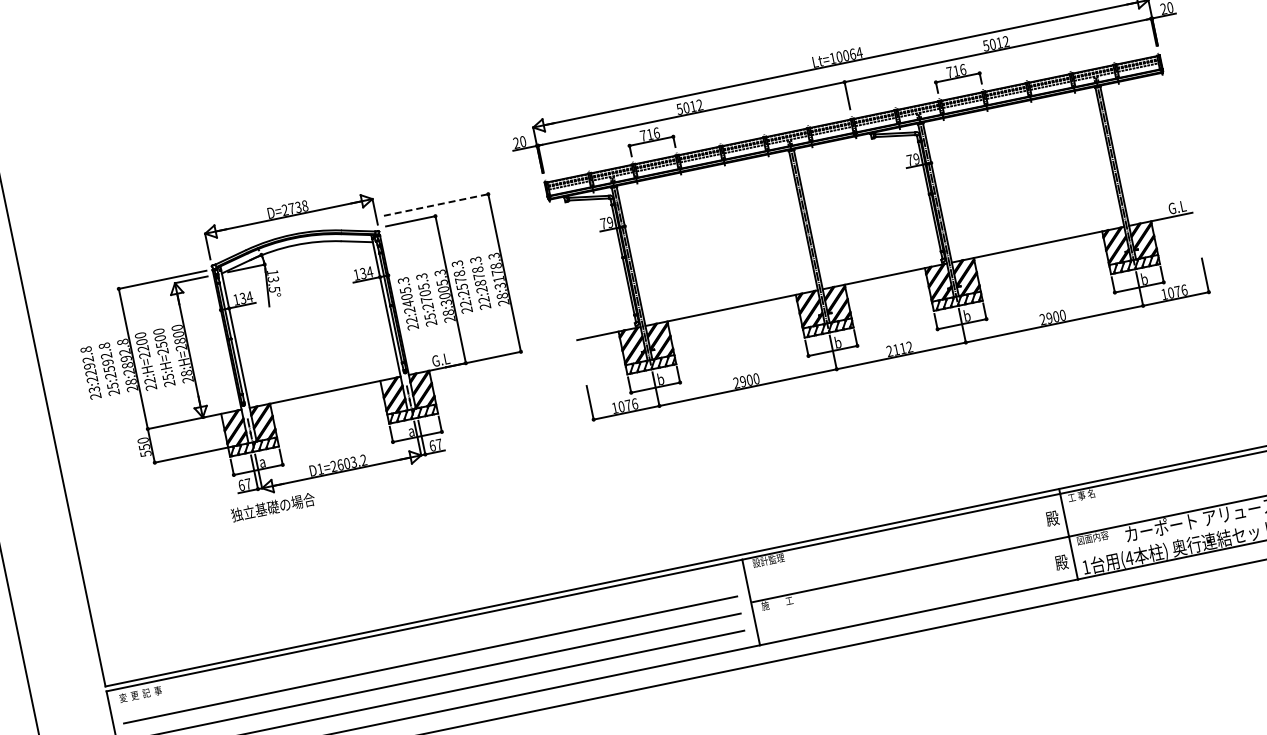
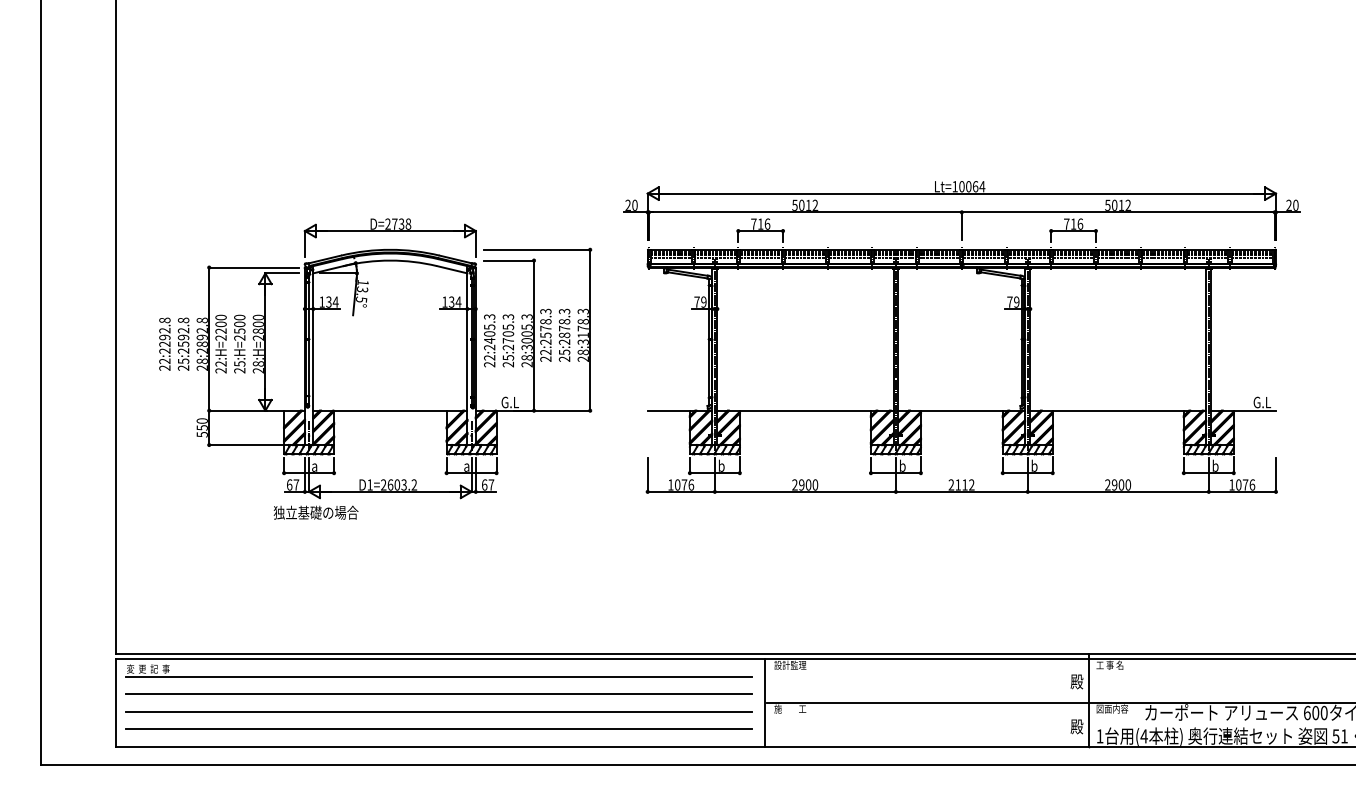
line: (436, 204) -> (537, 249), dashed -> solid
text: (483, 300) -> (564, 352), 22:2878.3 -> 25:2878.3
text: (94, 388) -> (165, 360), 23:2292.8 -> 22:2292.8
line: (427, 642) -> (439, 676), added

